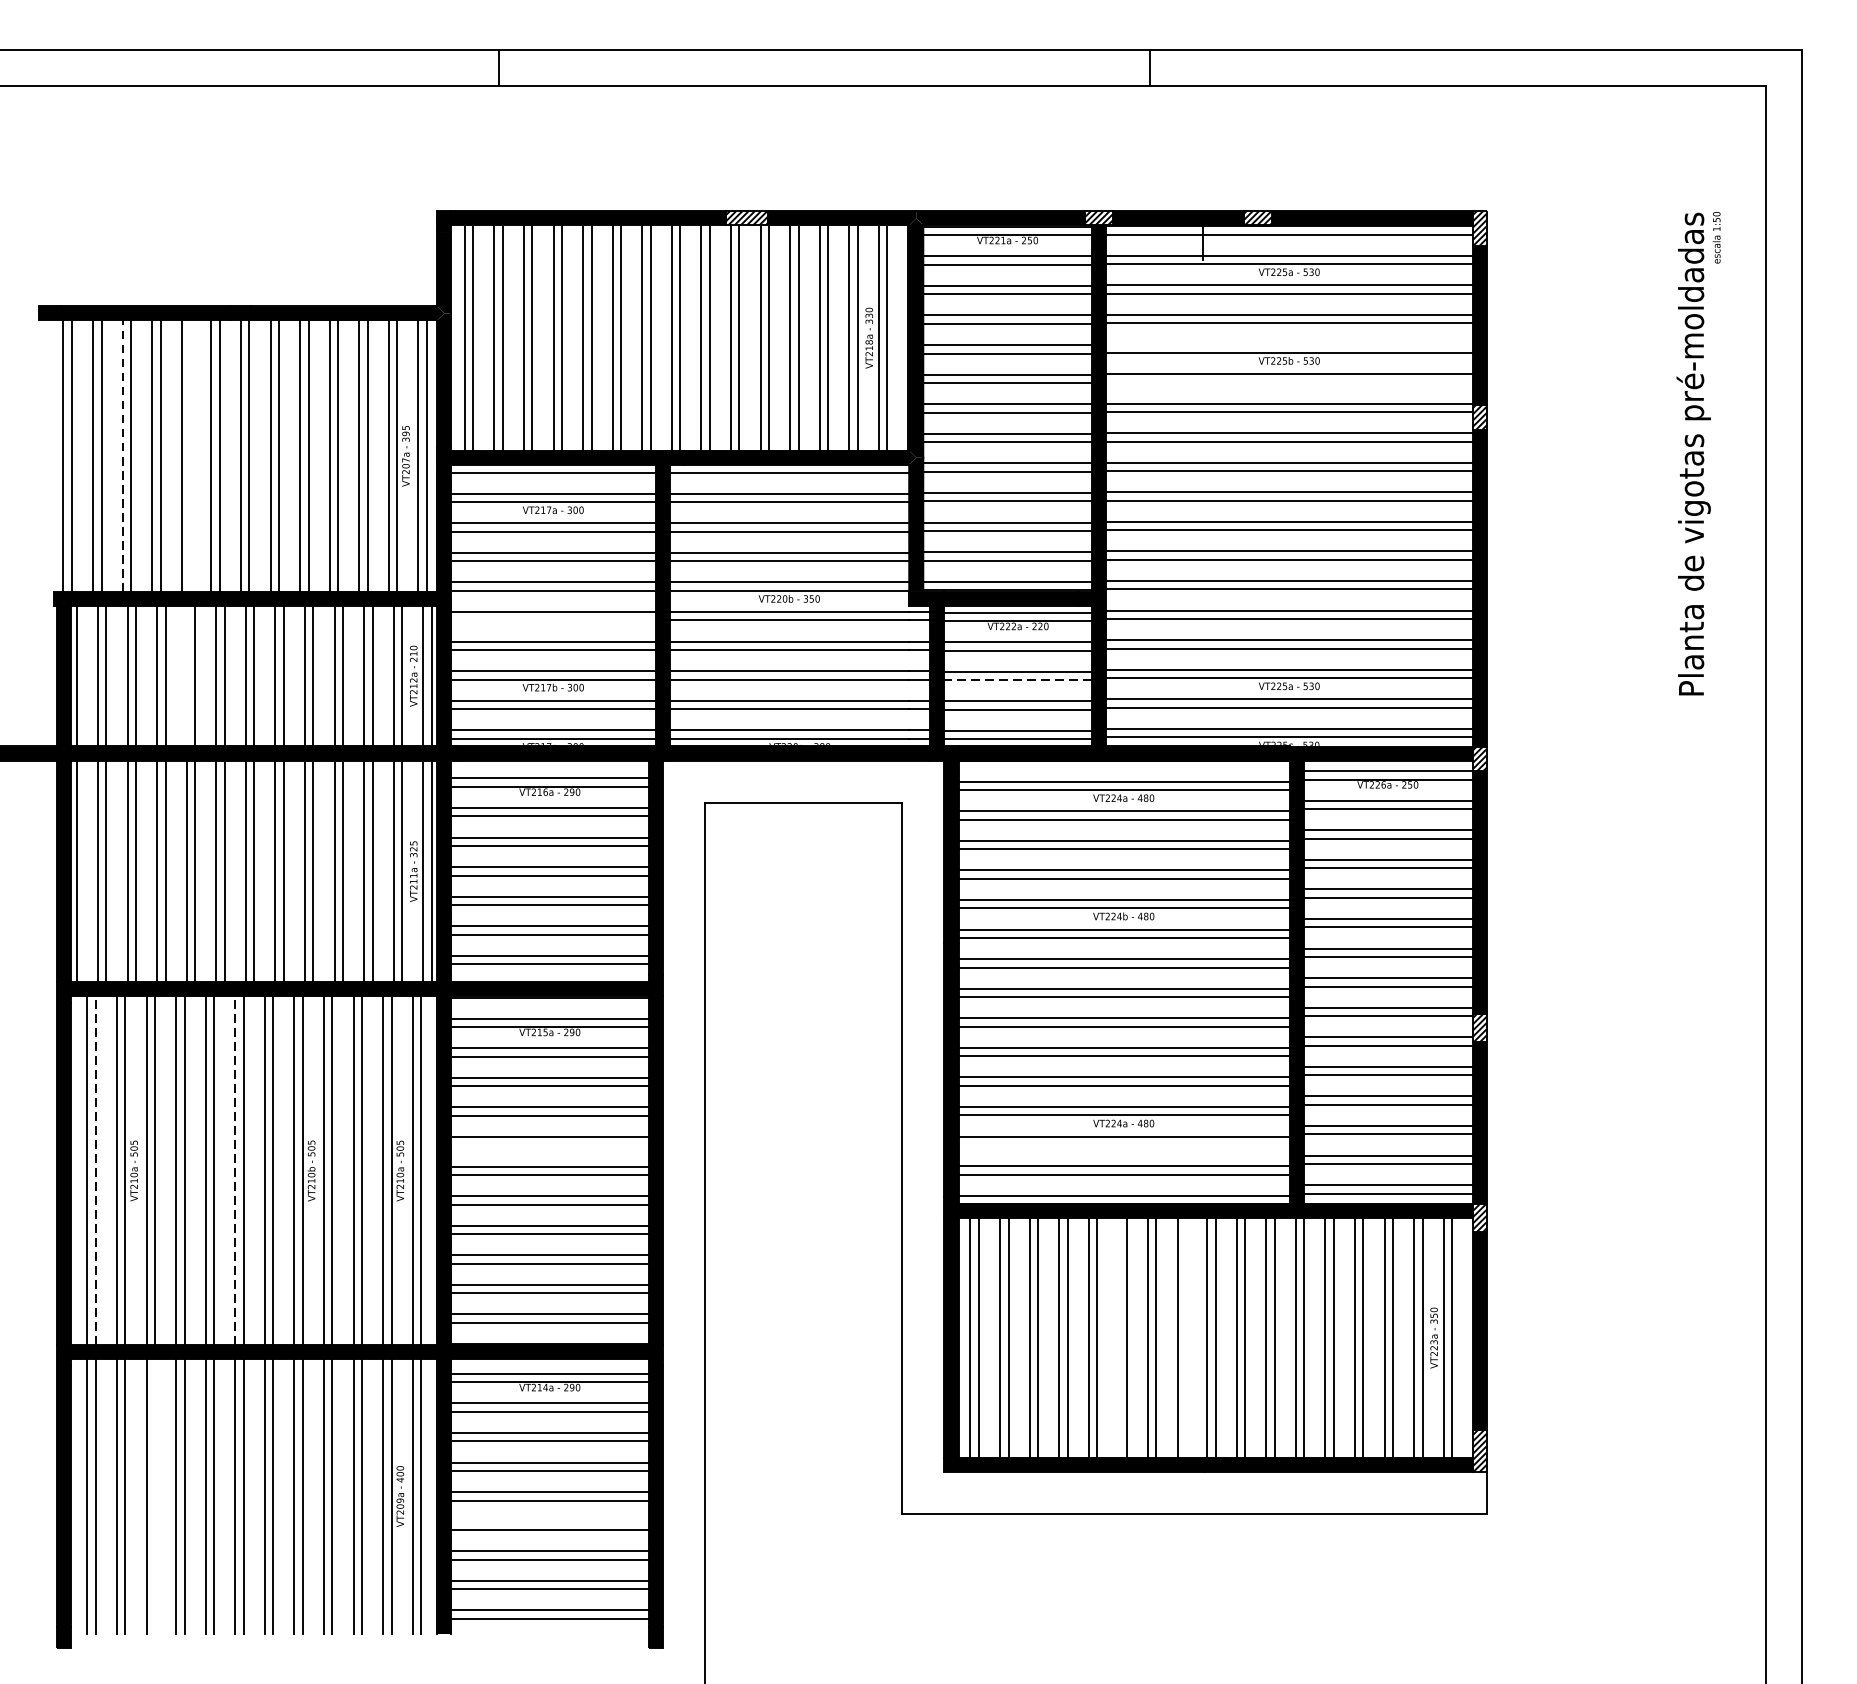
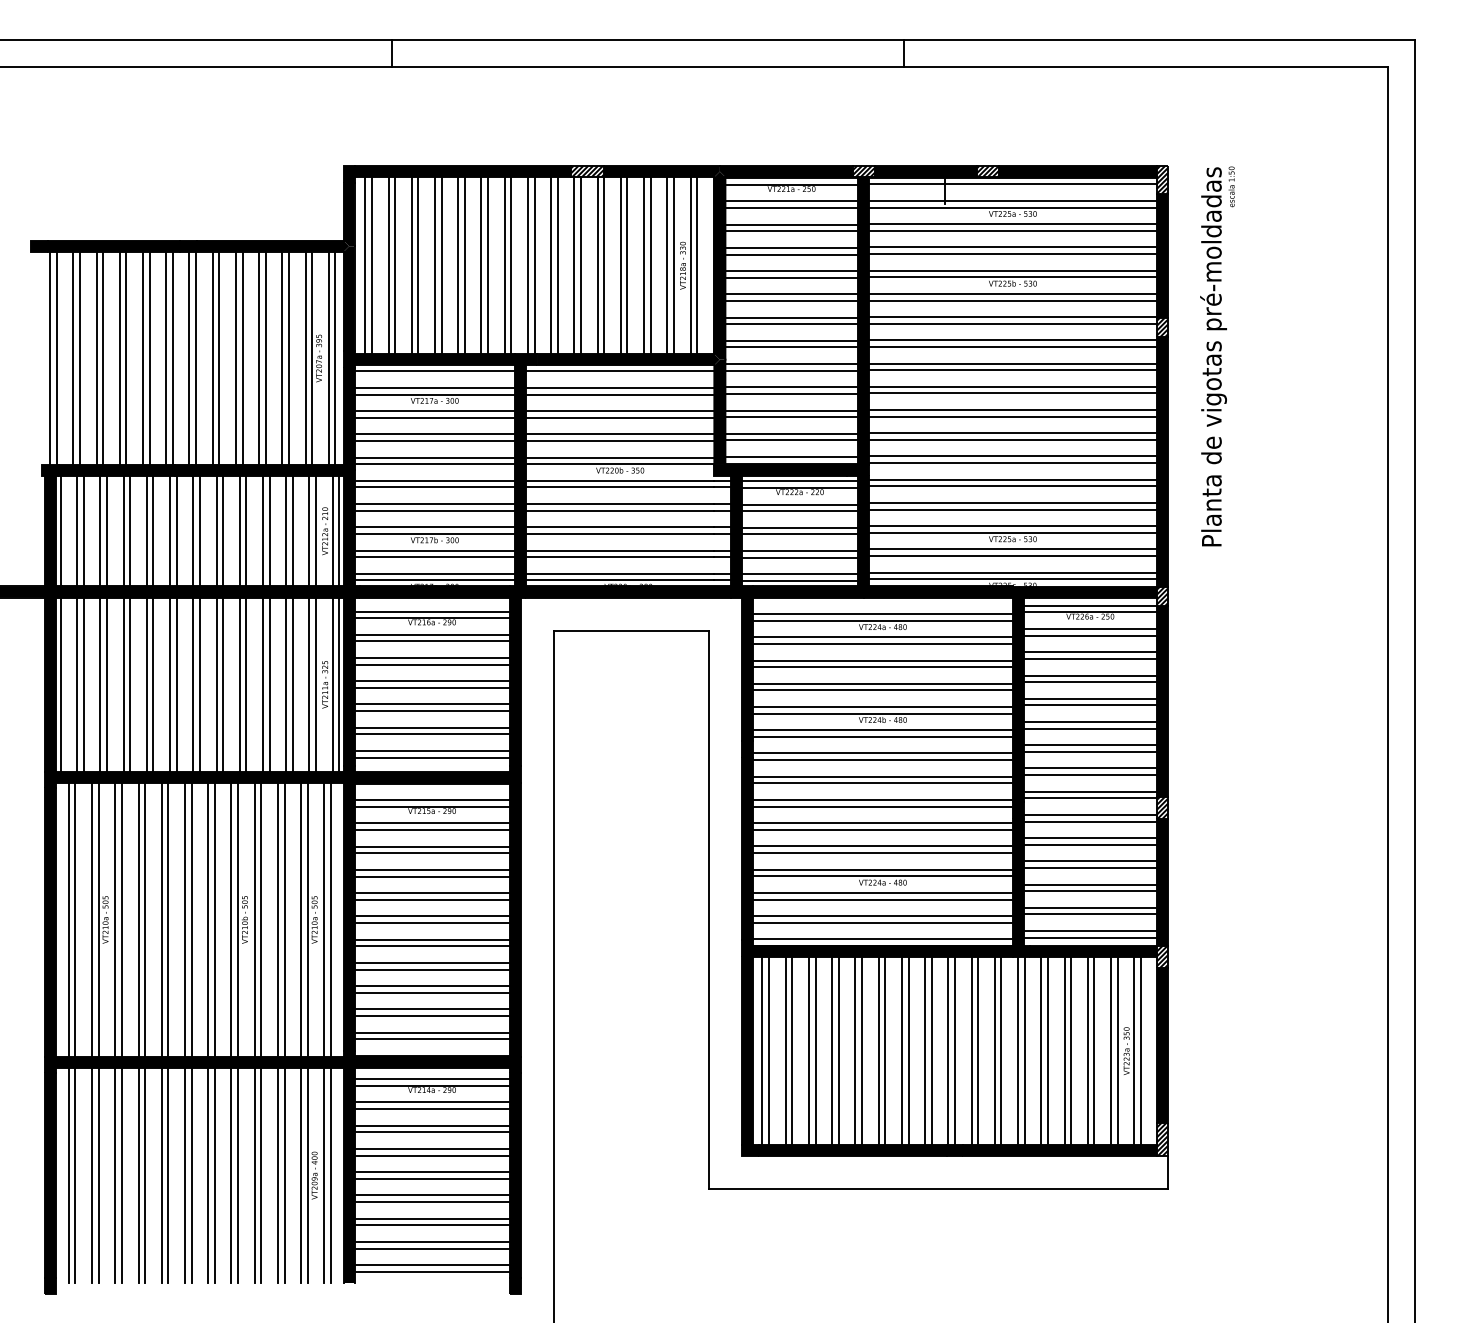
line: (1288, 344) -> (1012, 270), added
line: (1288, 382) -> (1012, 300), added
text: (1698, 453) -> (1217, 356), moved
line: (122, 454) -> (96, 357), dashed -> solid
line: (190, 454) -> (149, 357), added
line: (552, 620) -> (434, 487), added
line: (186, 675) -> (146, 530), added
line: (1017, 680) -> (799, 534), dashed -> solid
line: (549, 1144) -> (431, 899), added
line: (1124, 1144) -> (883, 899), added
line: (95, 1170) -> (75, 919), dashed -> solid
line: (235, 1170) -> (185, 919), dashed -> solid
line: (1118, 1338) -> (878, 1051), added
line: (1185, 1338) -> (931, 1051), added
line: (154, 1496) -> (121, 1175), added
line: (549, 1521) -> (431, 1195), added

